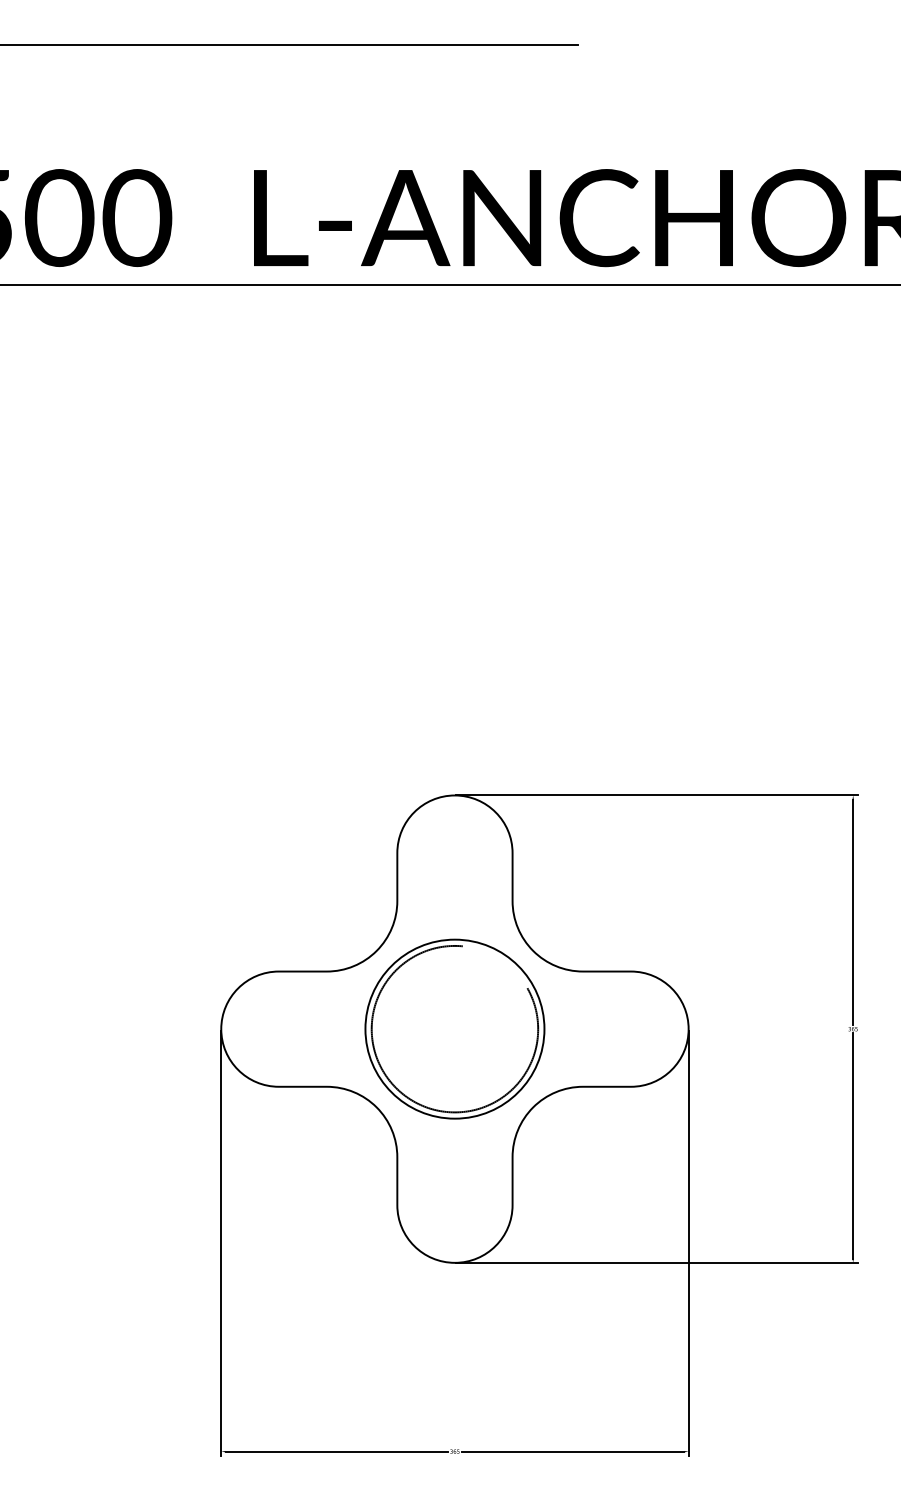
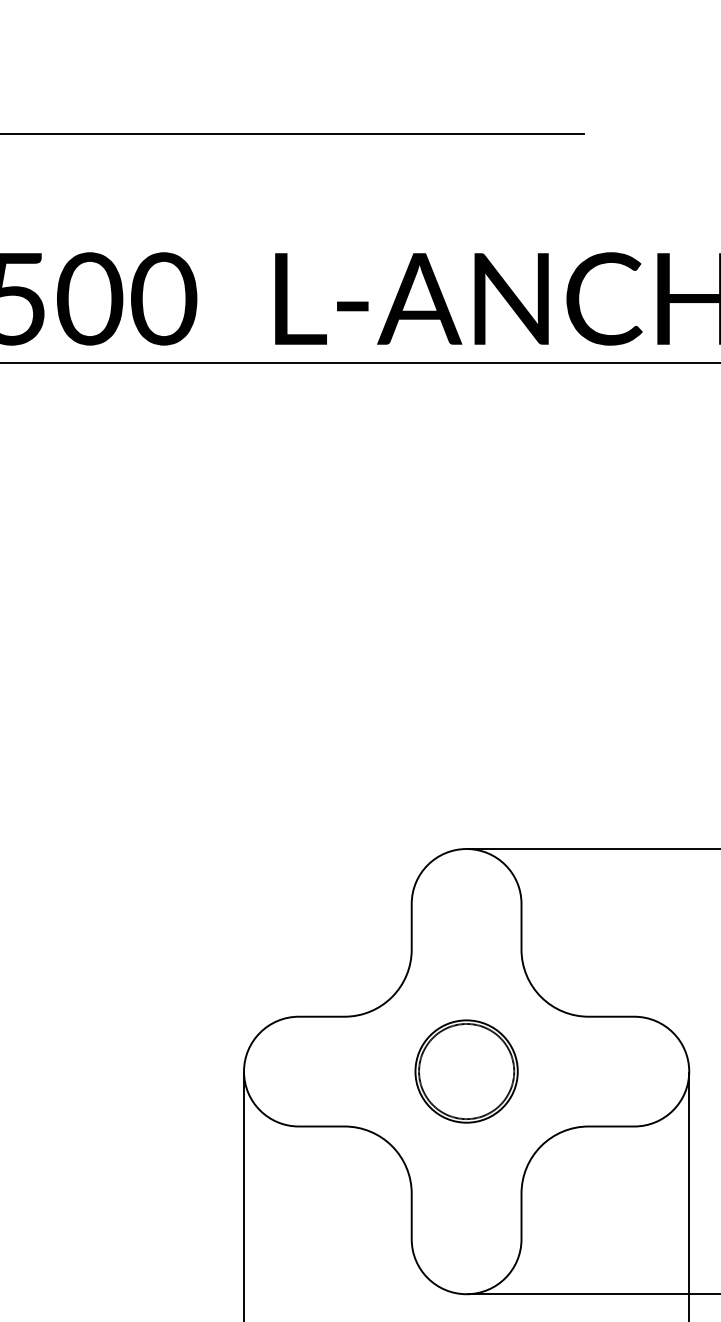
part: (454, 1028) -> (466, 1070), size x0.6

